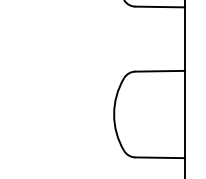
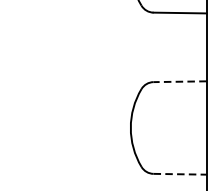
line: (160, 71) -> (180, 81), solid -> dashed
line: (160, 157) -> (180, 173), solid -> dashed

